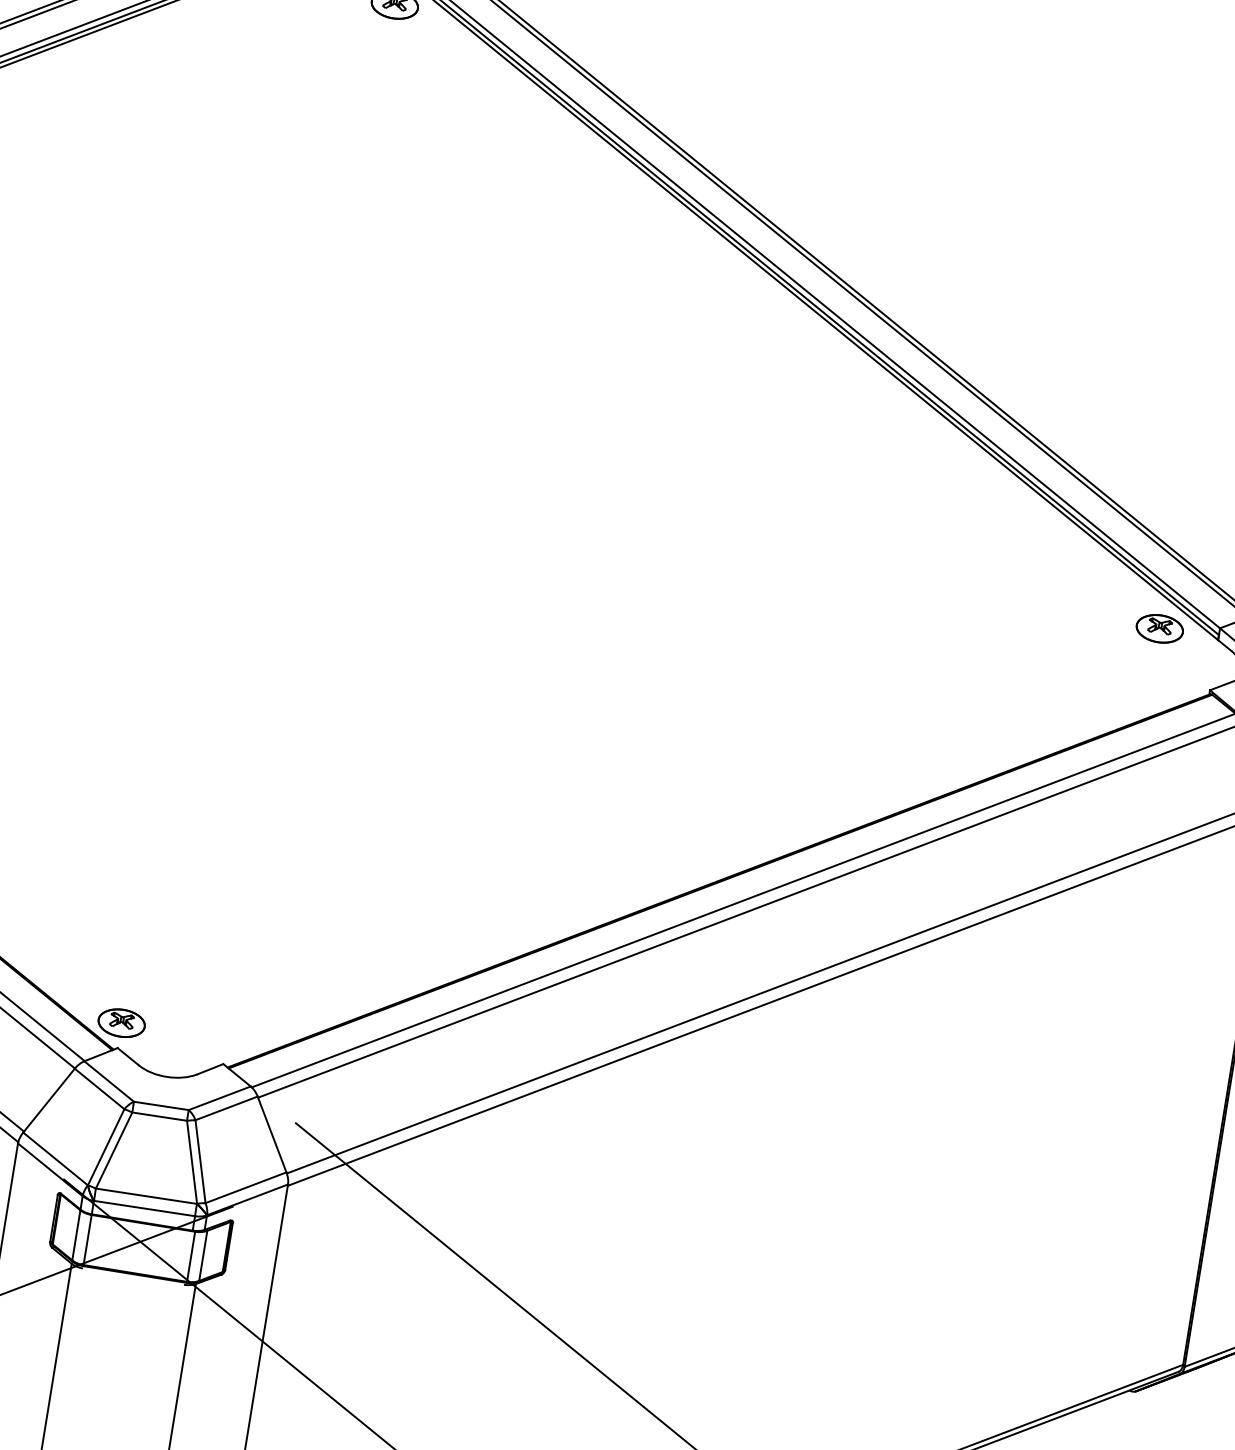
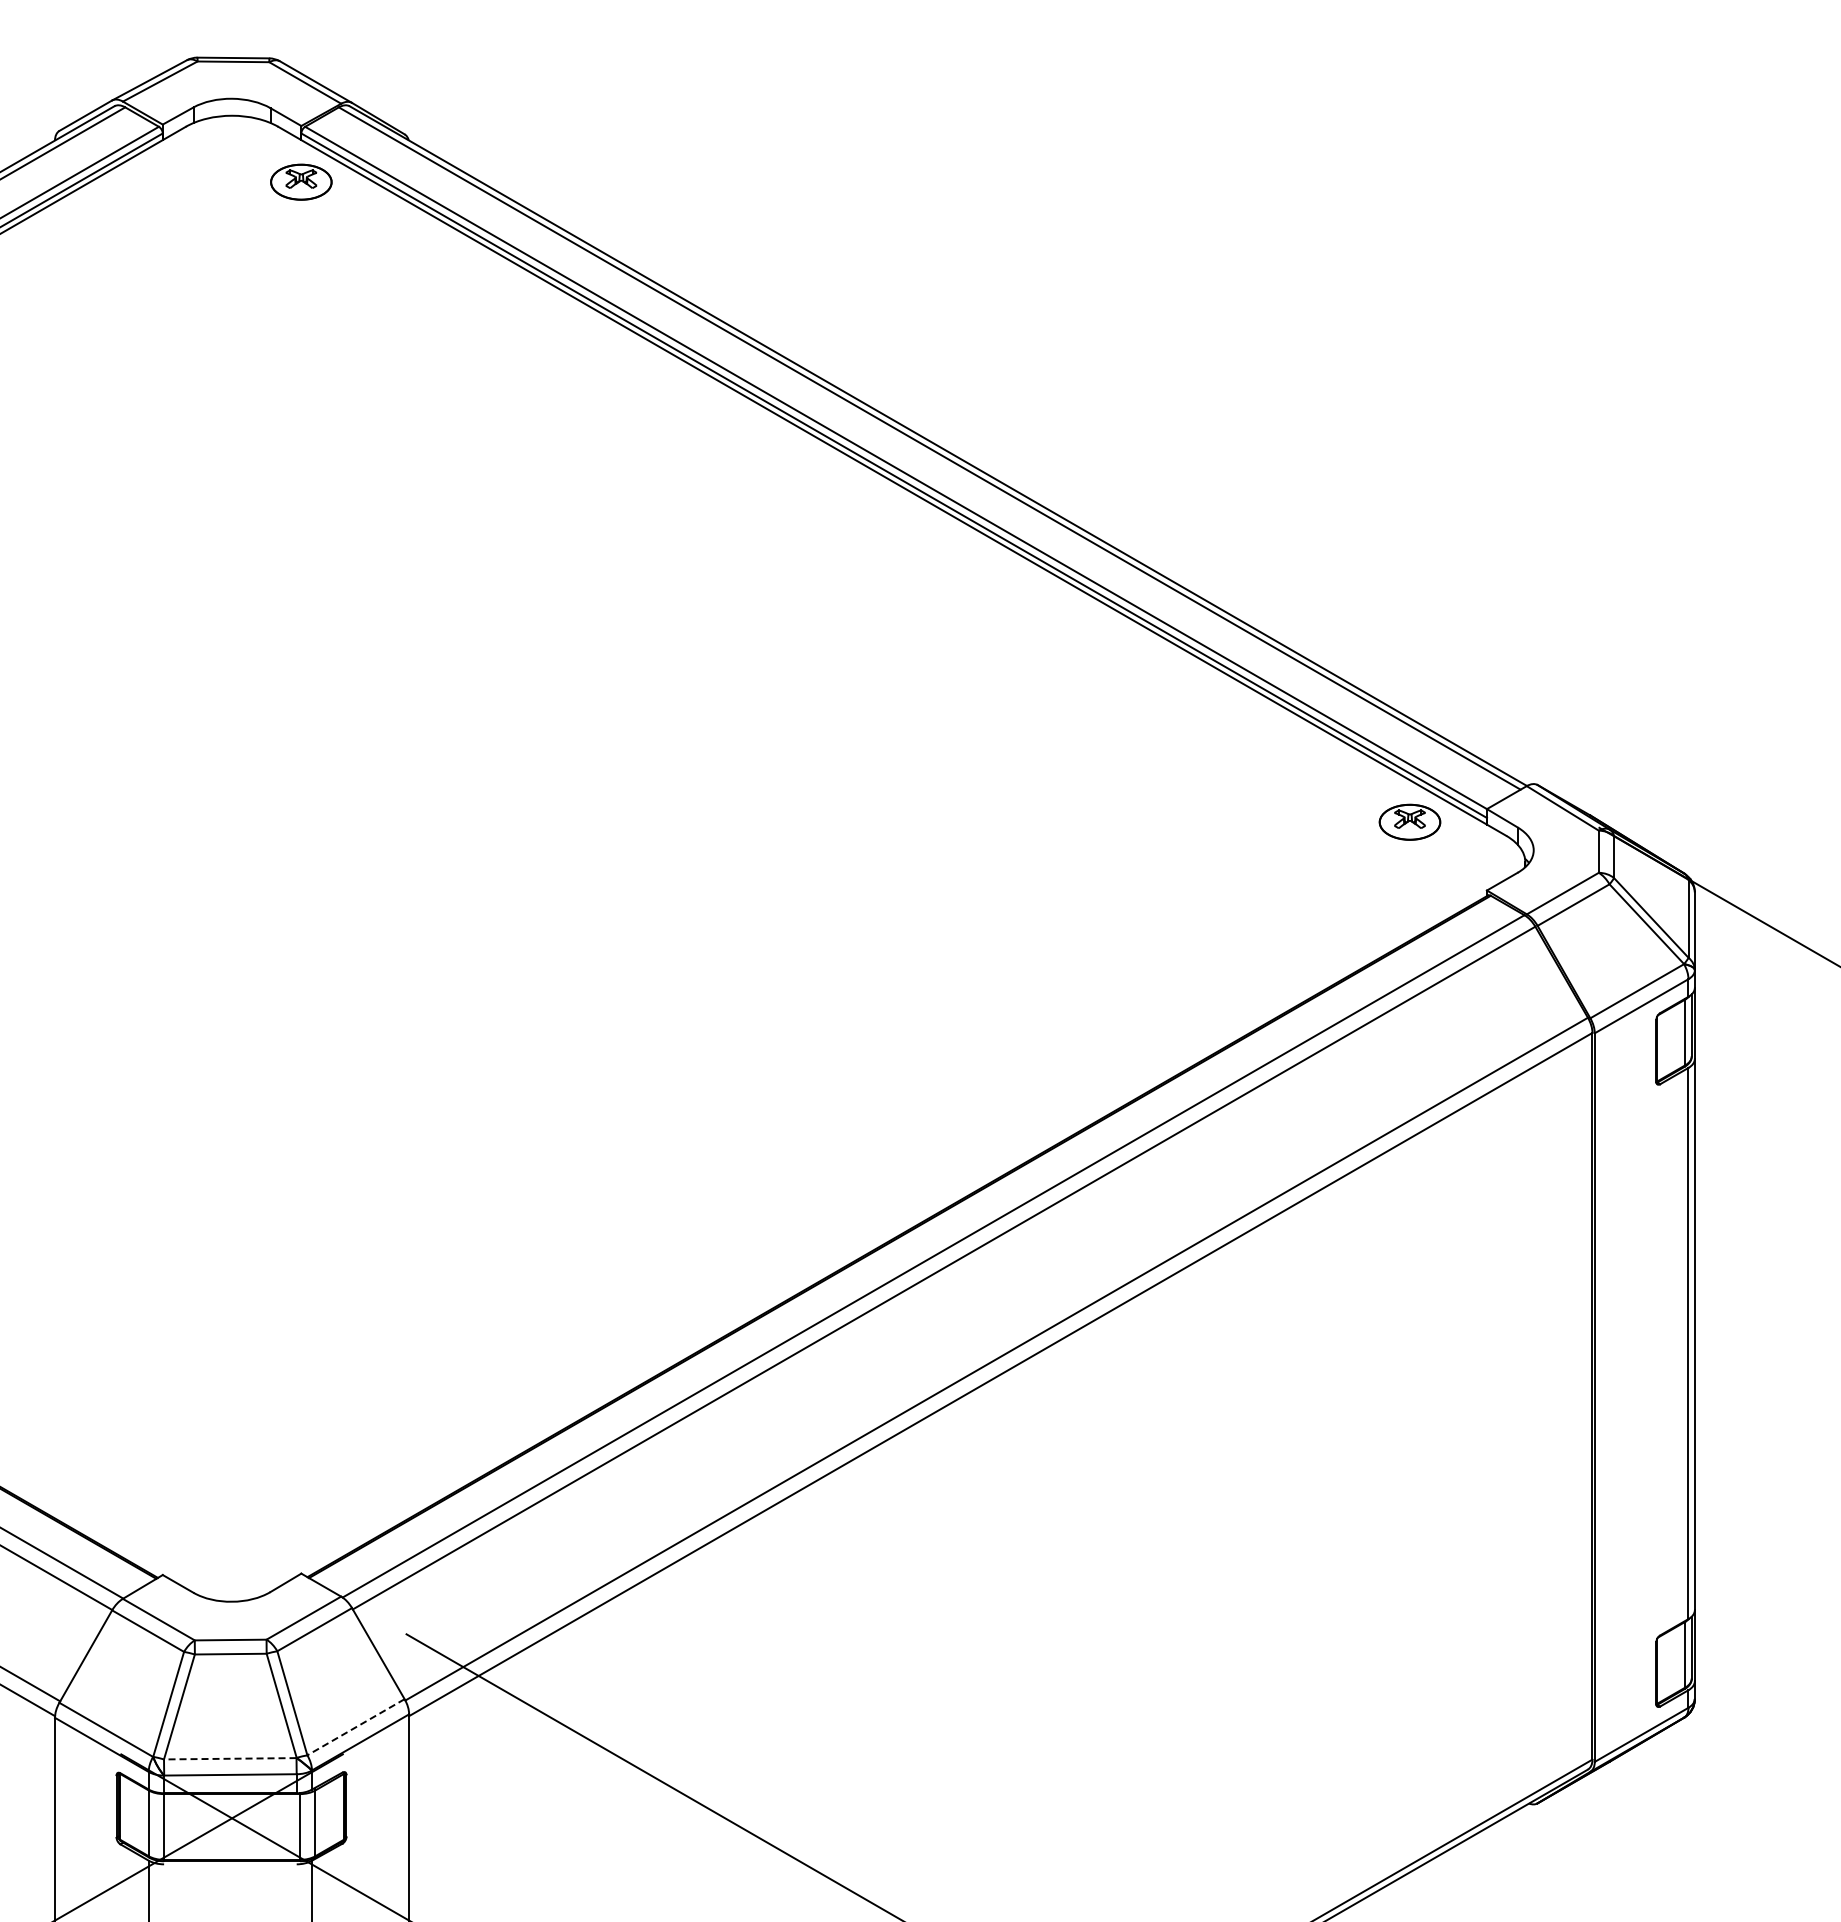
part: (121, 1023) -> (162, 1542), removed
line: (245, 1187) -> (355, 1727), solid -> dashed
line: (145, 1195) -> (229, 1758), solid -> dashed

